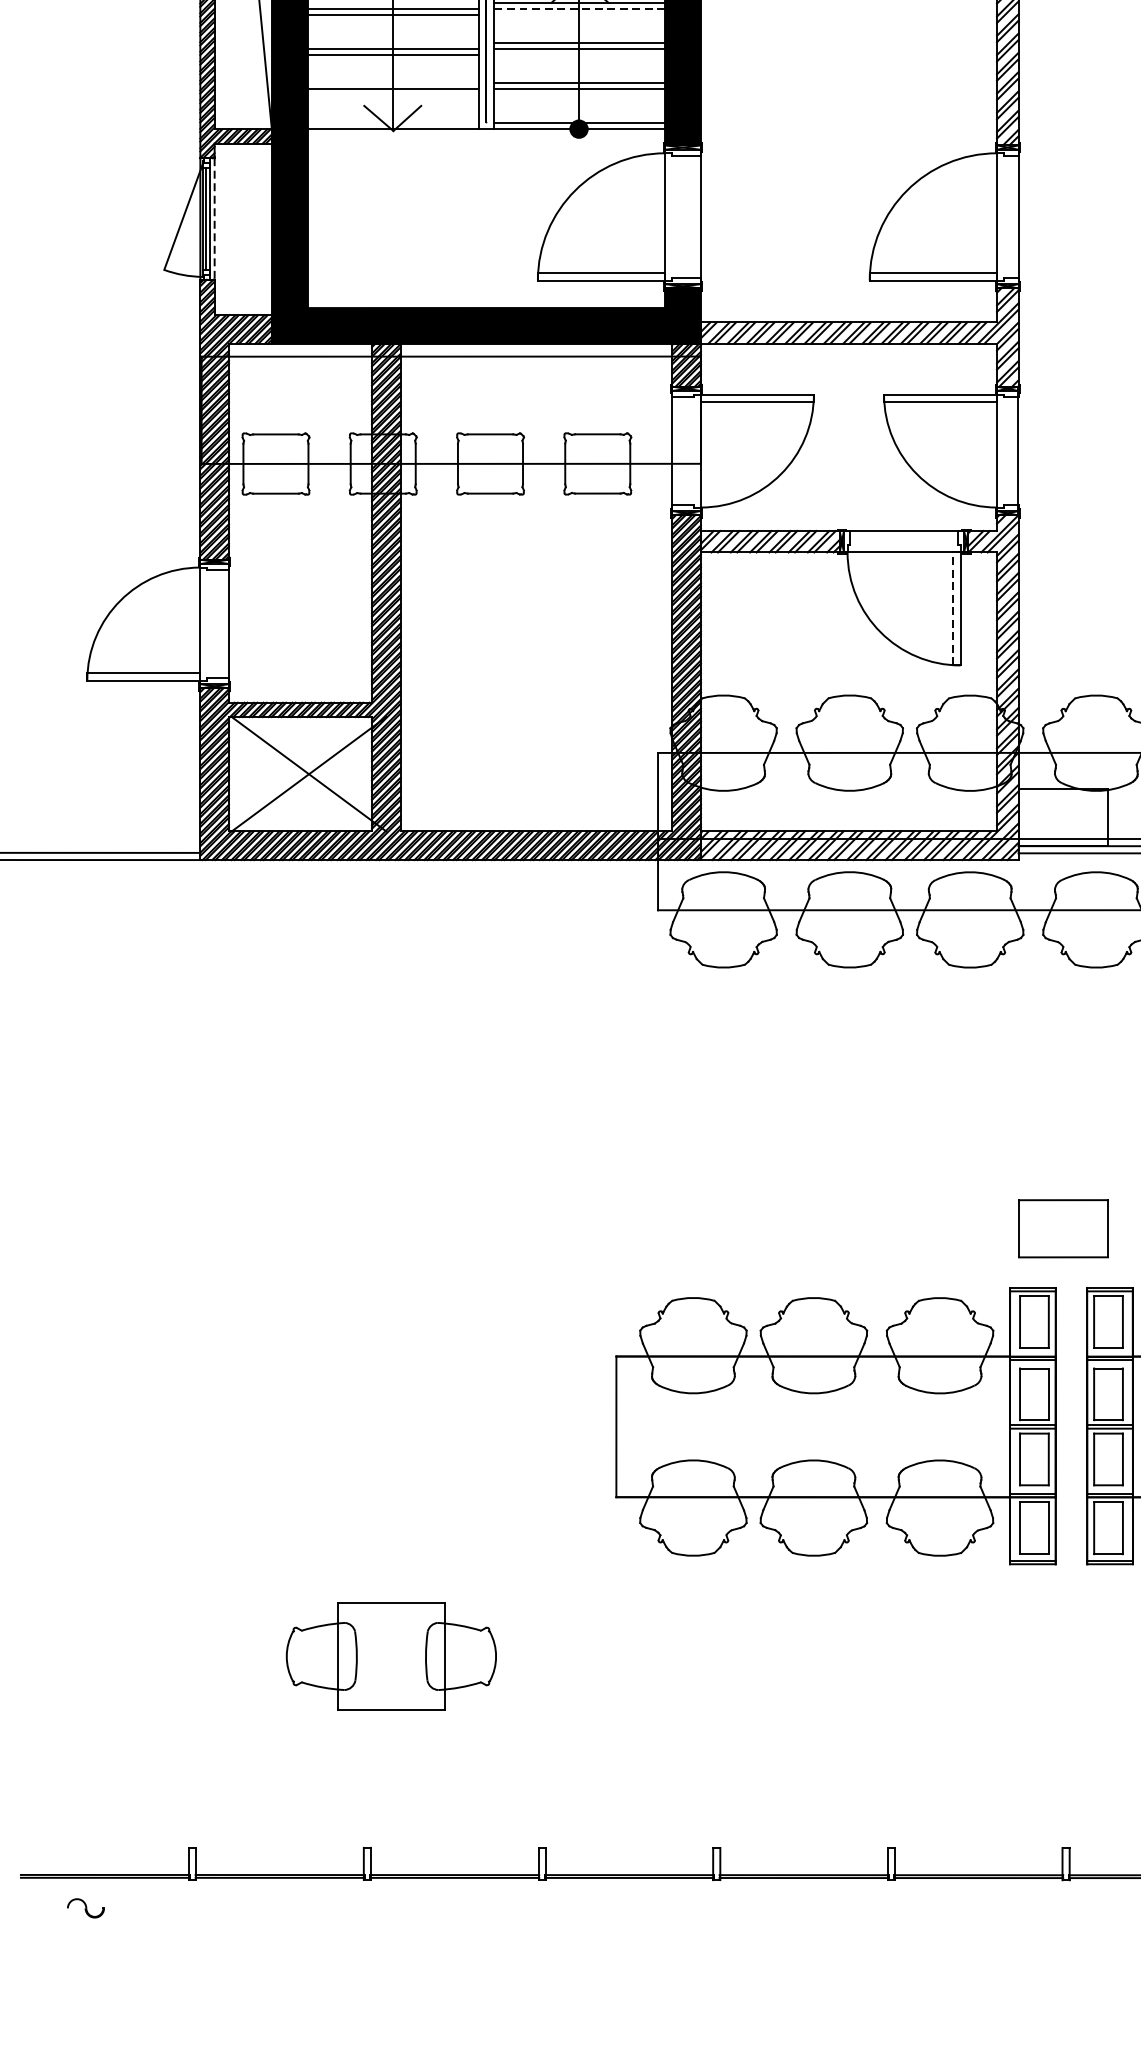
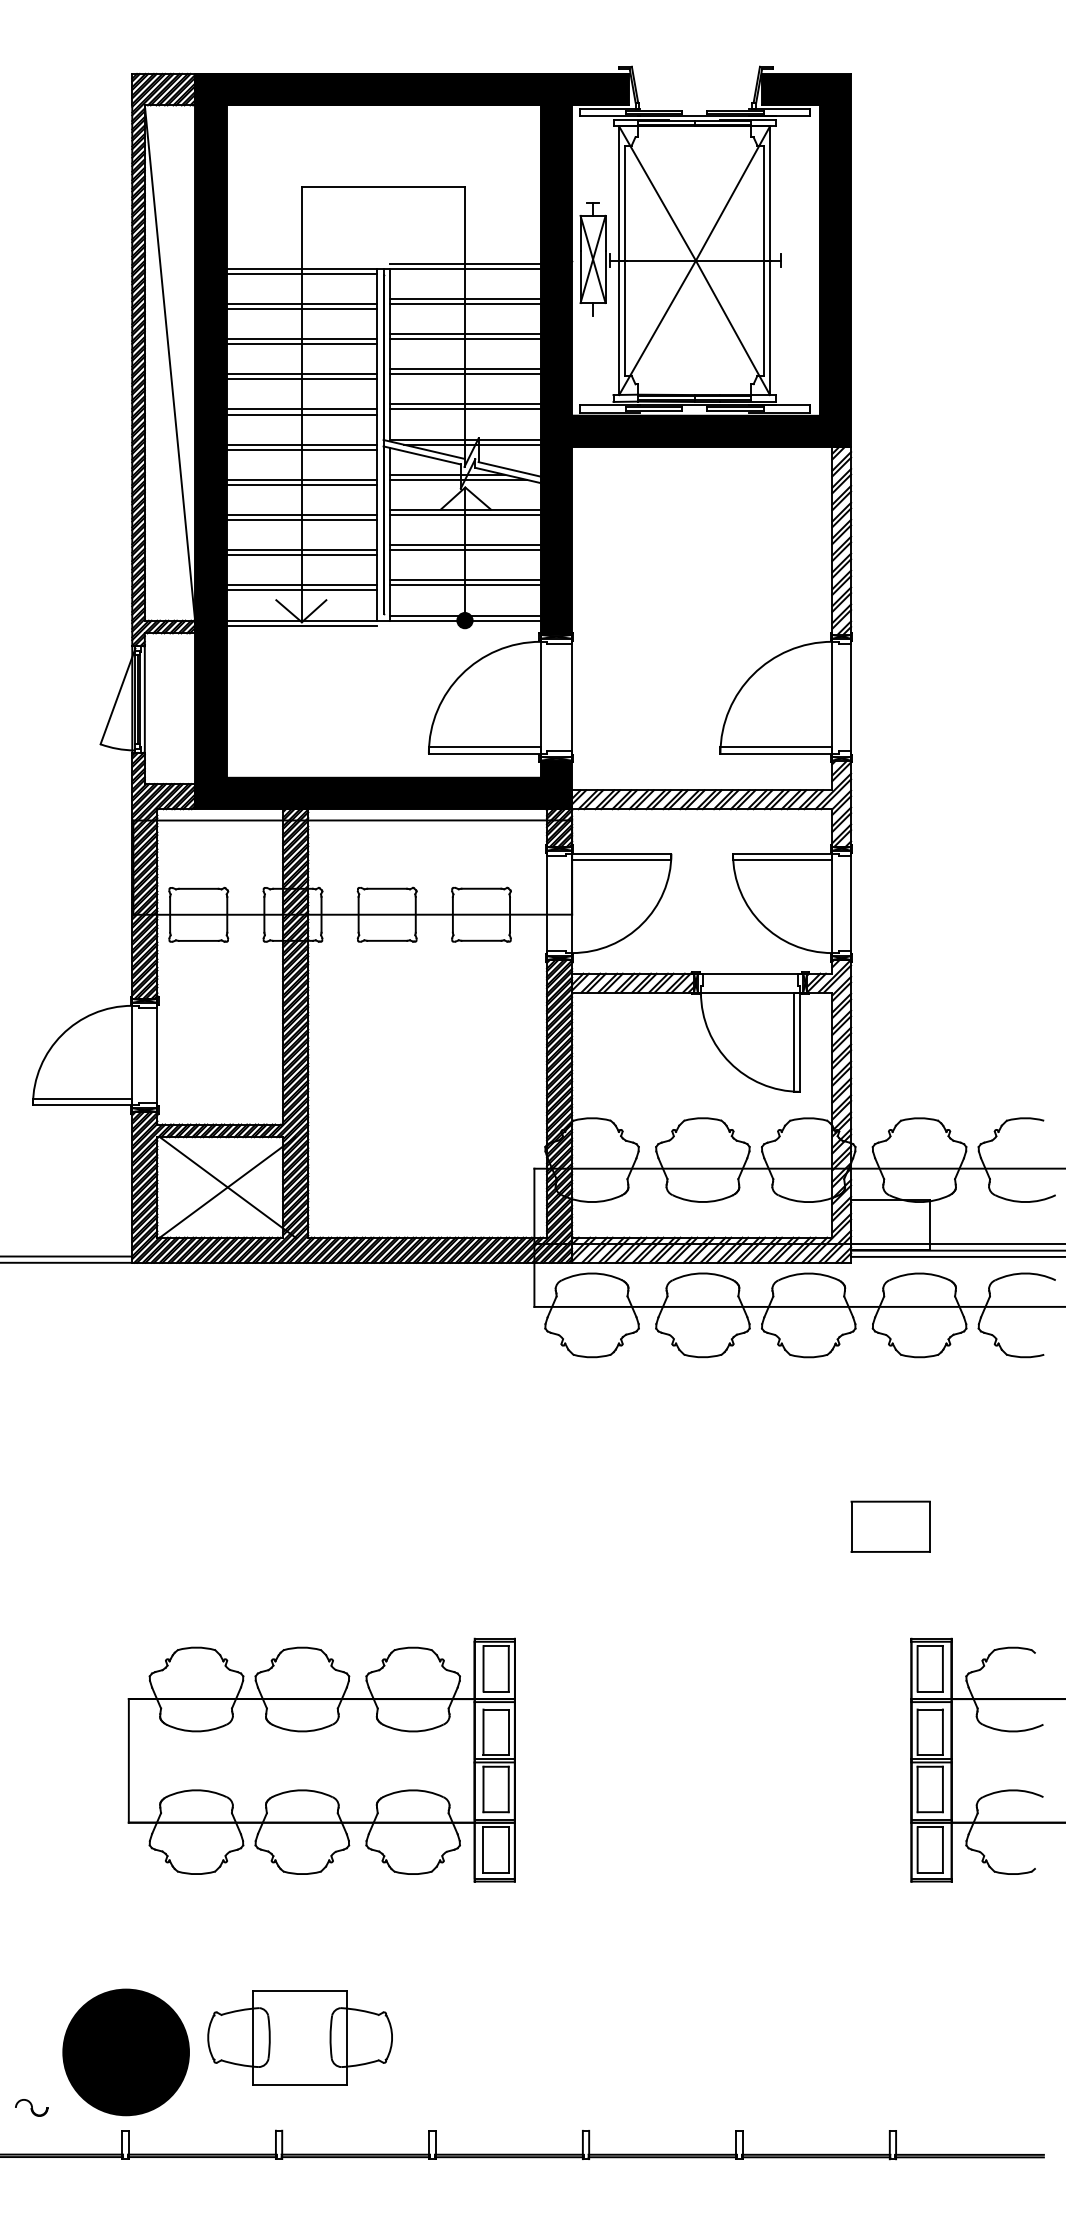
line: (578, 9) -> (464, 515), dashed -> solid
line: (392, 94) -> (301, 590), added
line: (392, 134) -> (301, 625), added
line: (214, 220) -> (144, 700), dashed -> solid
line: (952, 609) -> (793, 1042), dashed -> solid
part: (1063, 1228) -> (890, 1526), moved
part: (835, 1425) -> (321, 1759), moved
part: (390, 1656) -> (299, 2037), moved
part: (192, 1758) -> (125, 2052), added
part: (85, 1907) -> (31, 2107), moved

